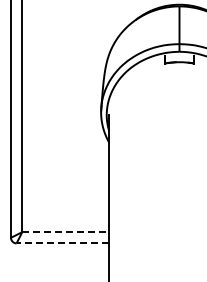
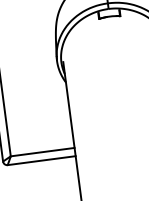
line: (65, 232) -> (42, 152), dashed -> solid
line: (62, 243) -> (41, 160), dashed -> solid

